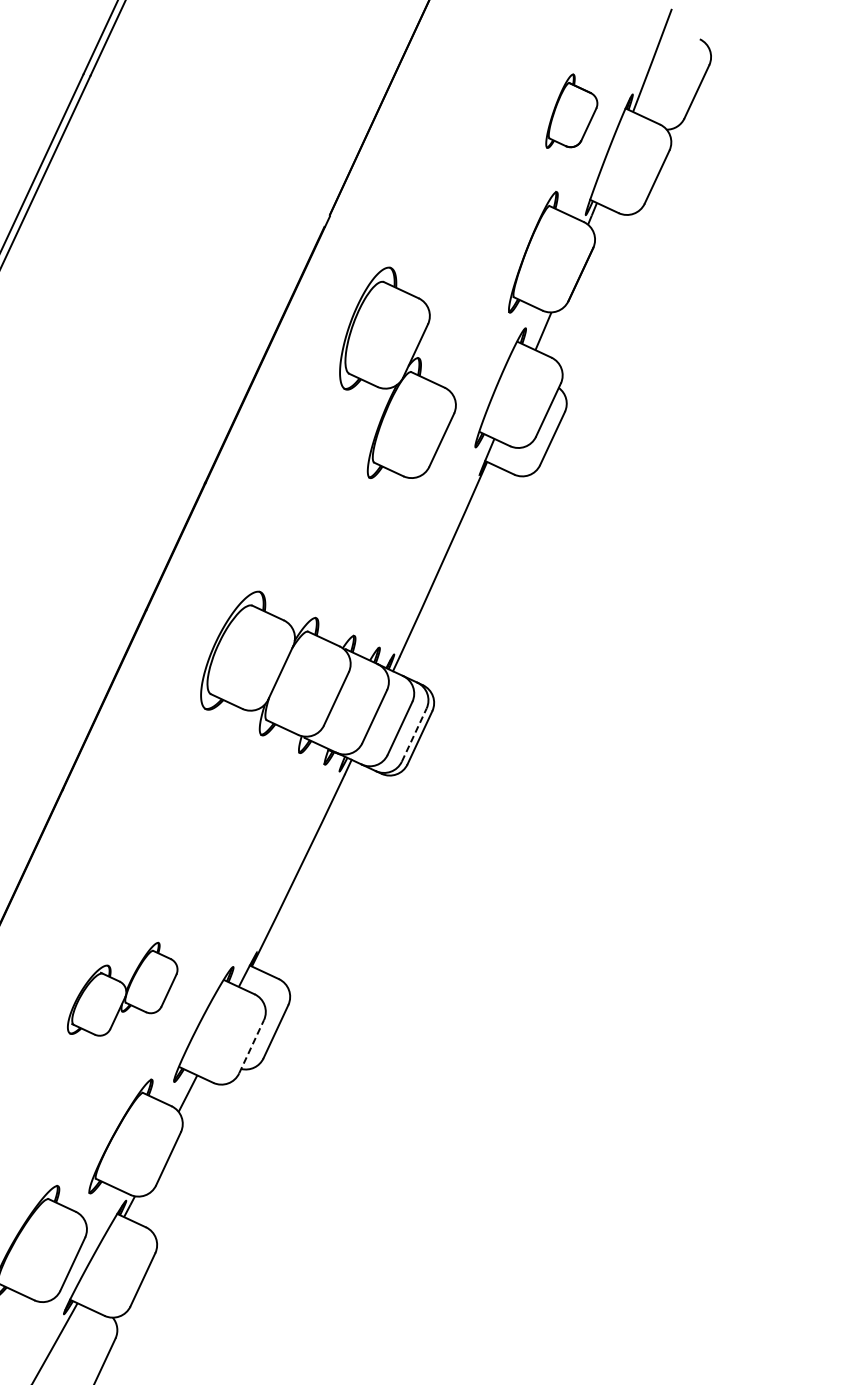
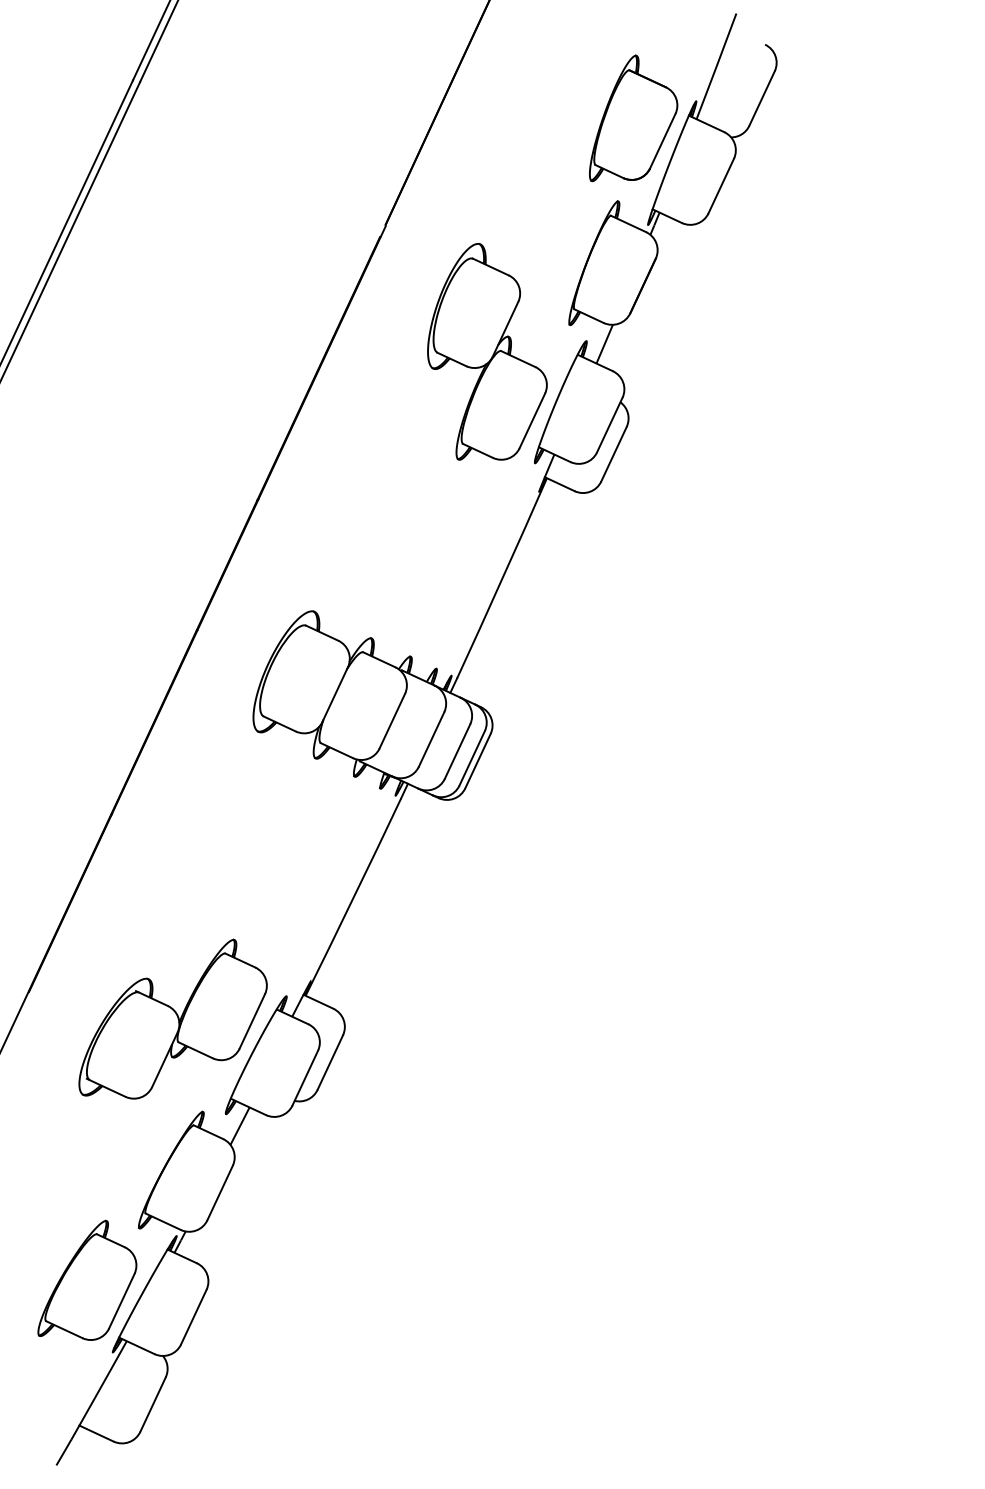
part: (571, 111) -> (633, 118), size x1.67
part: (398, 372) -> (487, 351), moved
line: (414, 734) -> (472, 757), dashed -> solid
part: (122, 988) -> (172, 1018), size x1.67
line: (251, 1046) -> (305, 1077), dashed -> solid

